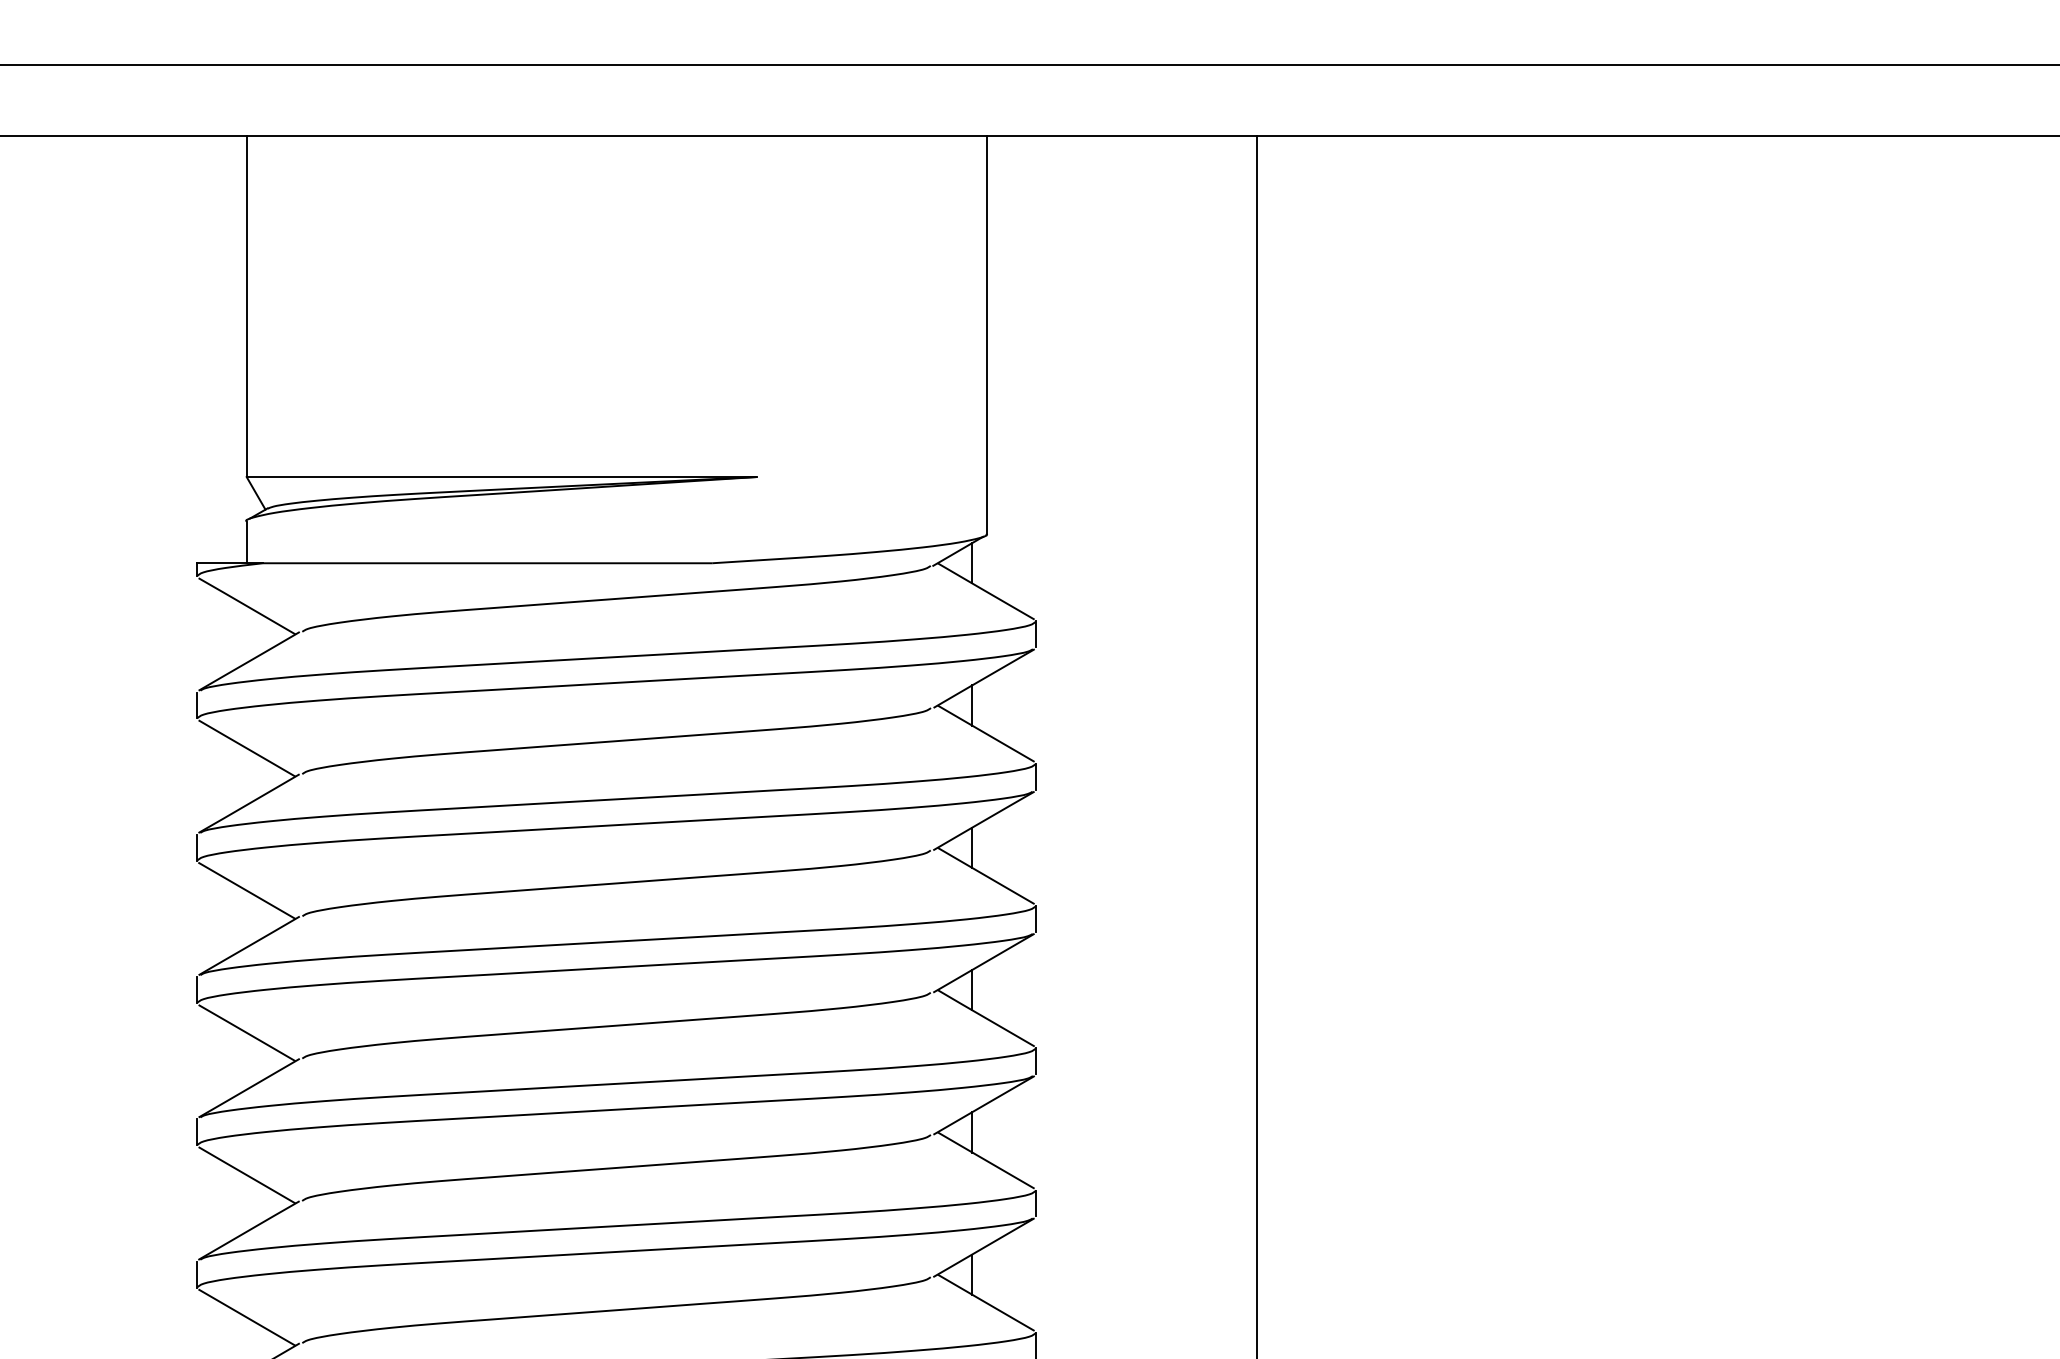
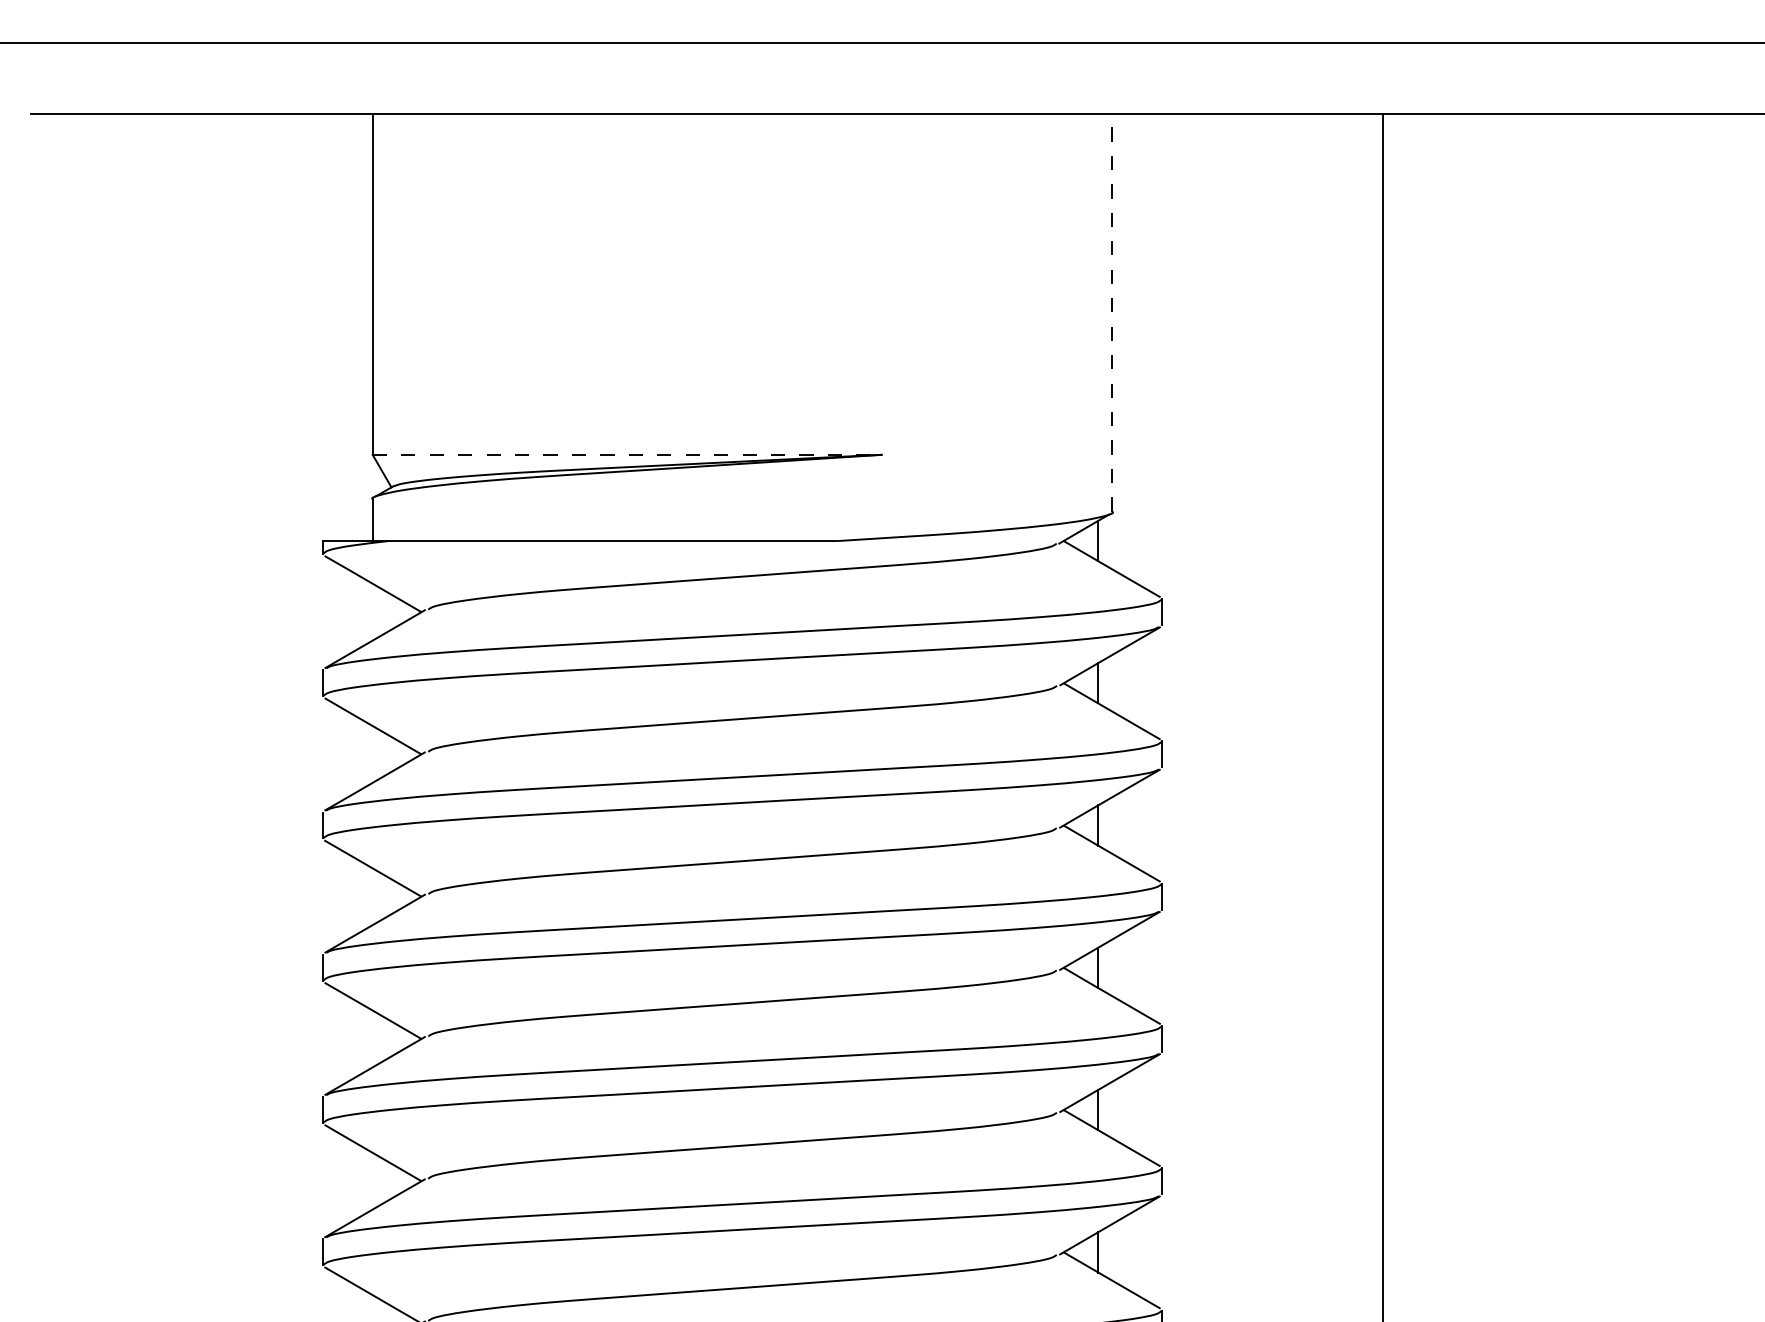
line: (986, 335) -> (1112, 313), solid -> dashed
line: (501, 477) -> (627, 455), solid -> dashed

